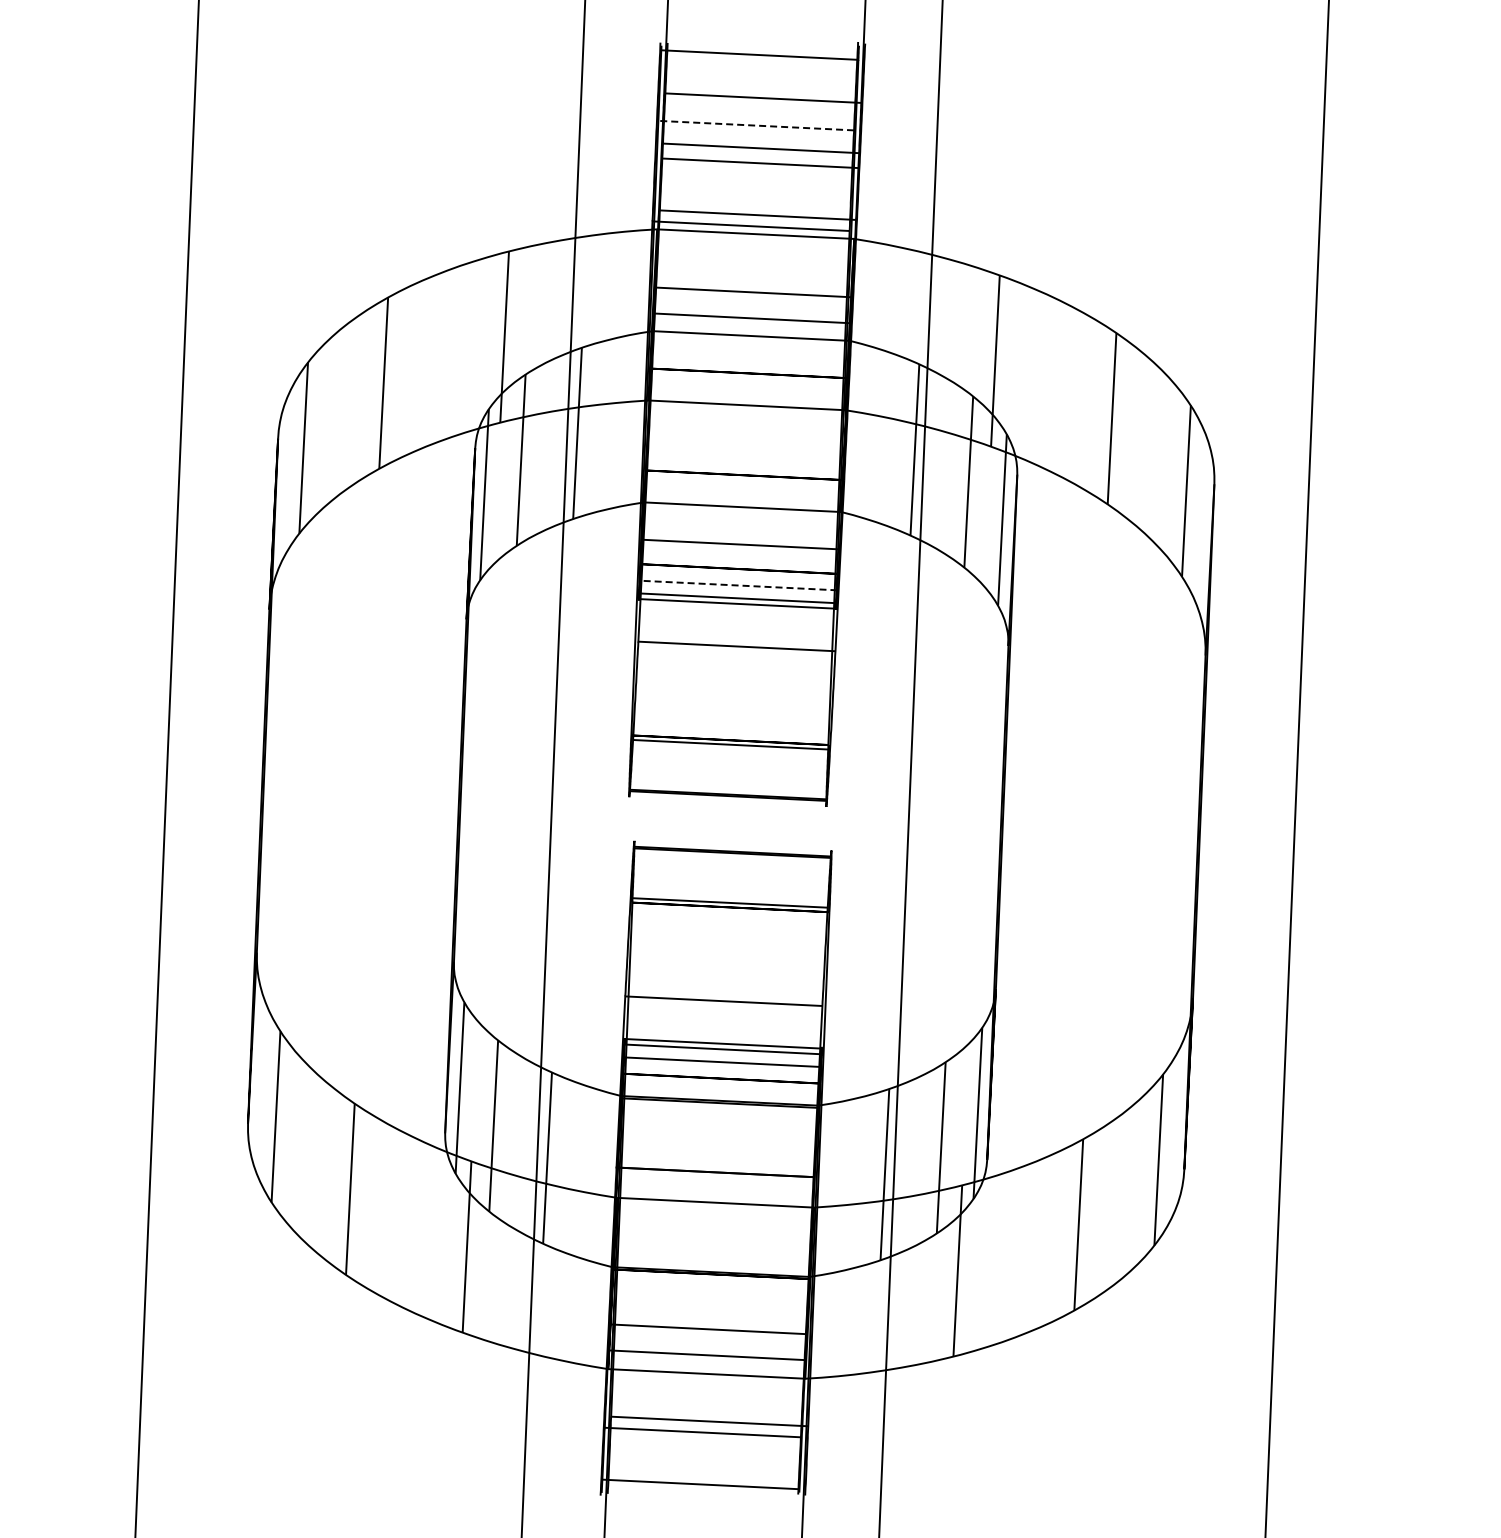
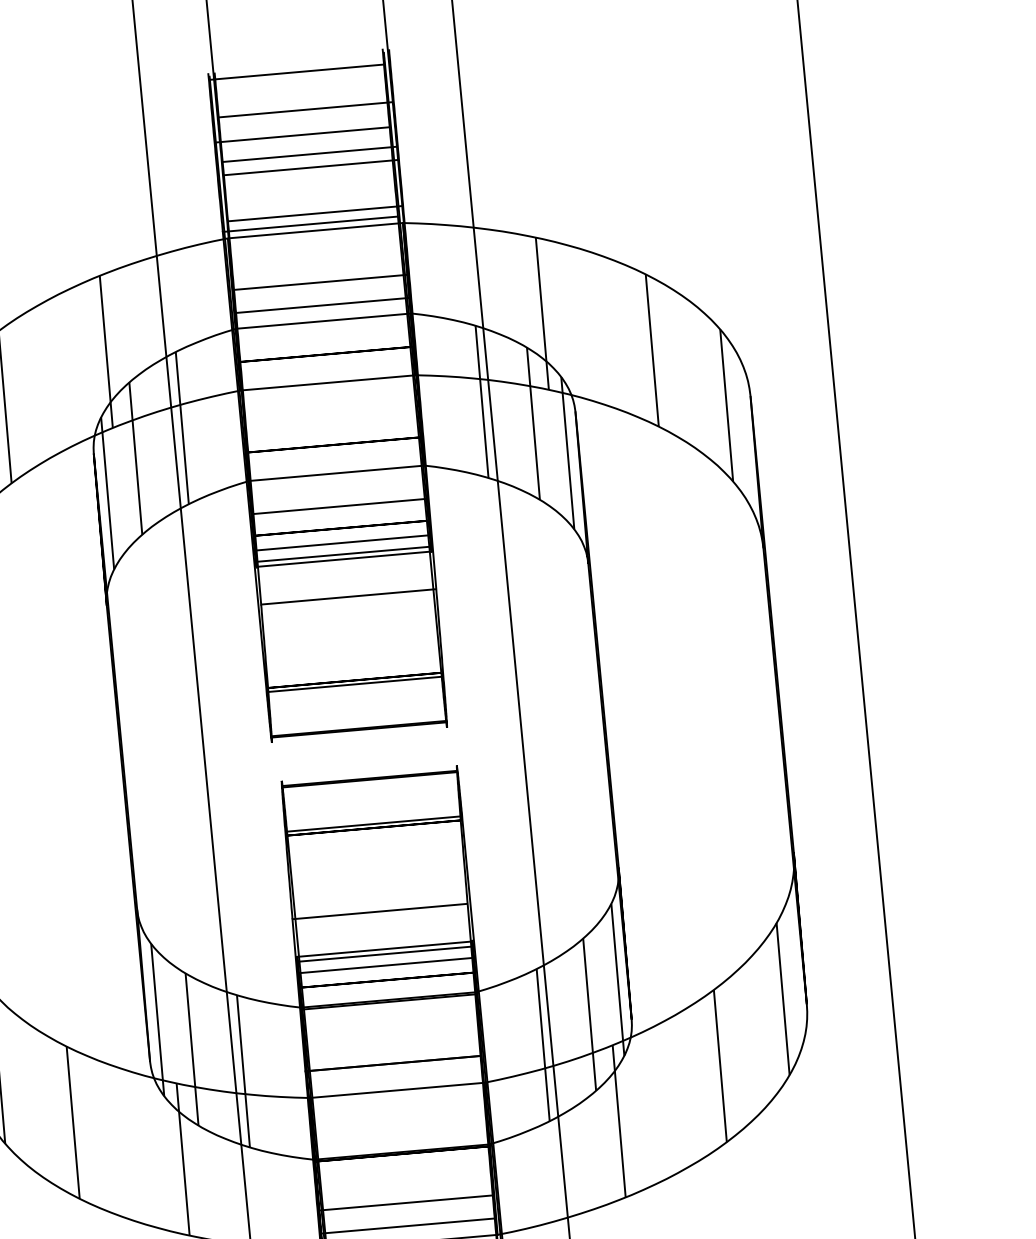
line: (755, 125) -> (302, 134), dashed -> solid
line: (738, 585) -> (342, 542), dashed -> solid

